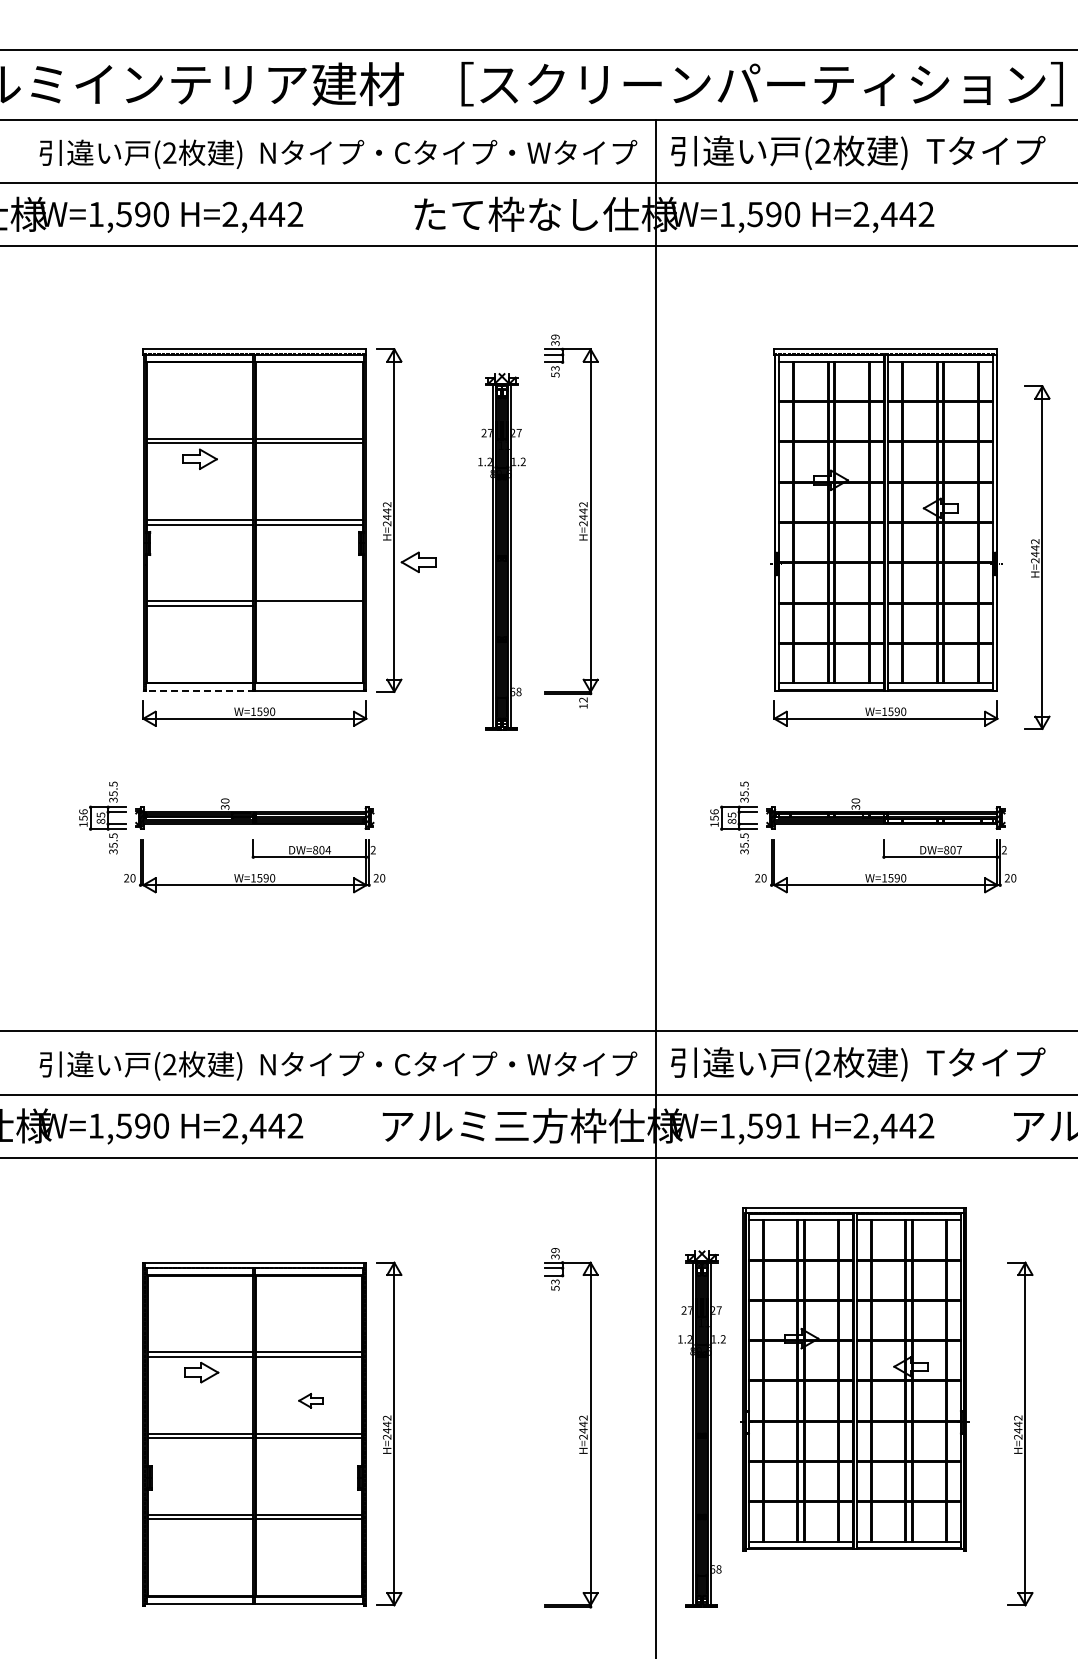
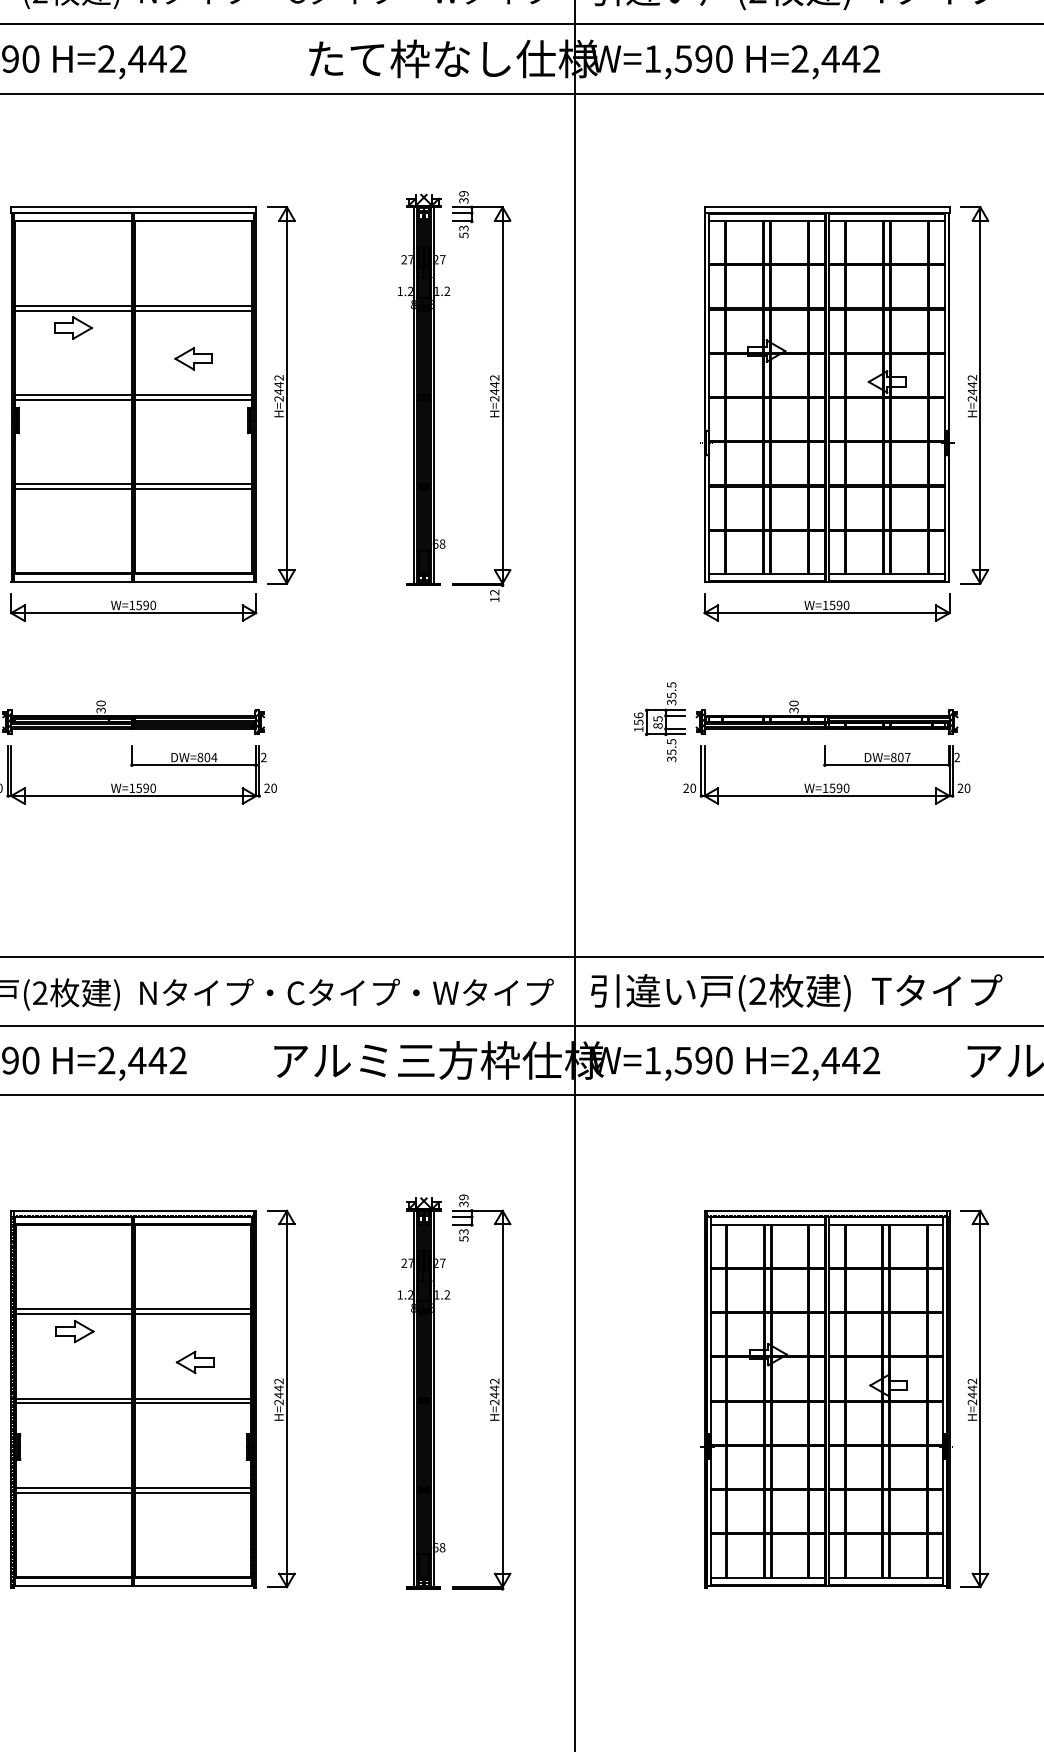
part: (501, 551) -> (423, 389), moved
part: (1037, 557) -> (974, 395), moved
part: (418, 561) -> (193, 357), moved
line: (309, 605) -> (193, 488), added
line: (199, 690) -> (72, 582), dashed -> solid
text: (792, 1125) -> (724, 1059), W=1,591 -> W=1,590
part: (854, 1379) -> (826, 1399), moved
part: (310, 1400) -> (194, 1362), size x1.43
part: (701, 1428) -> (423, 1392), moved

